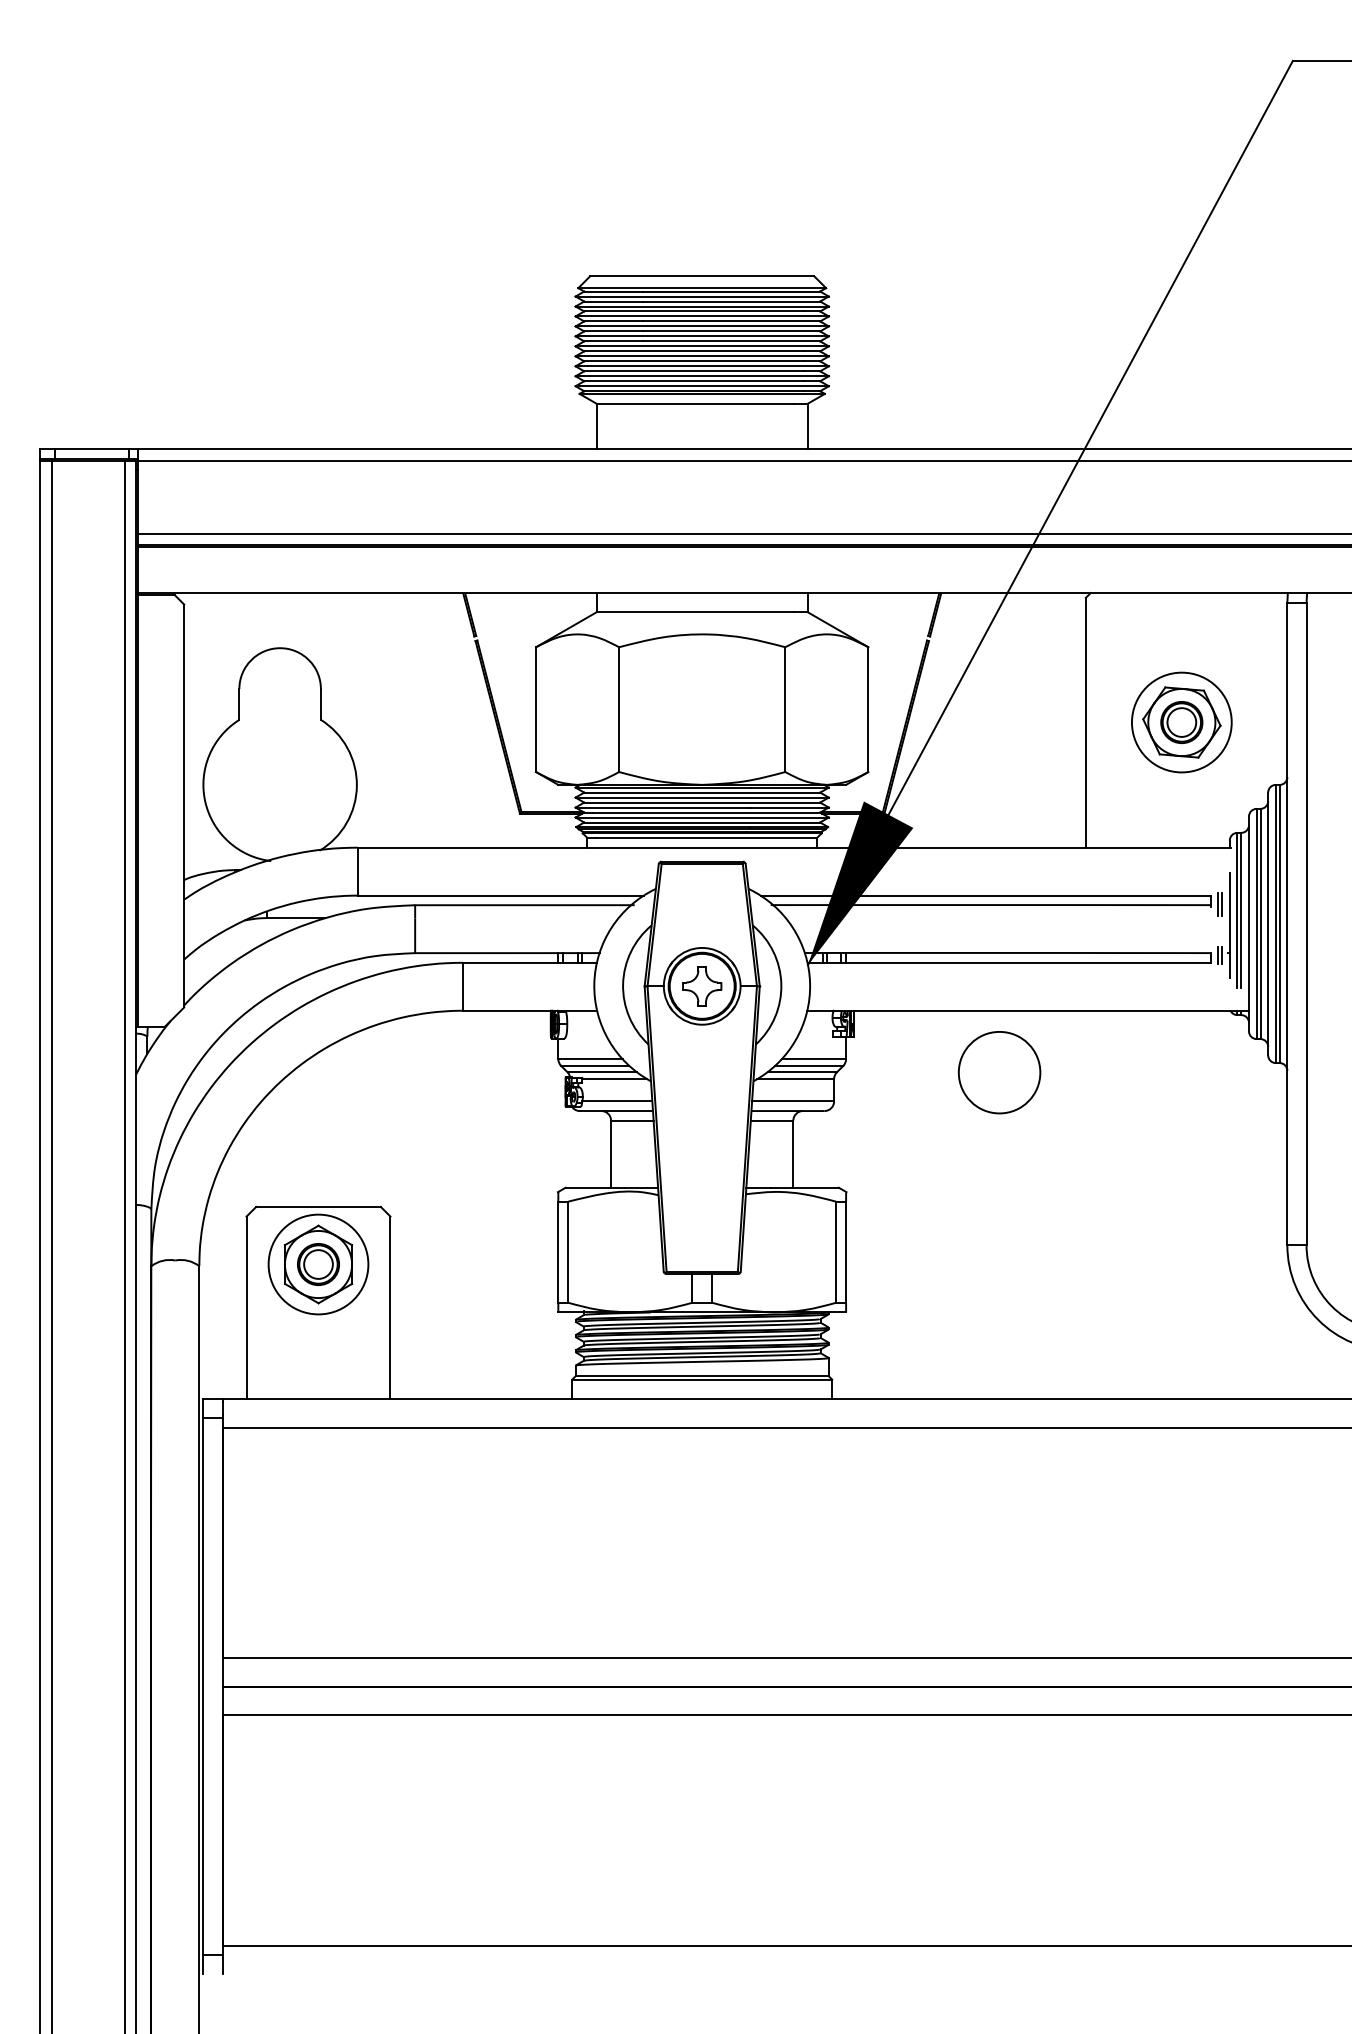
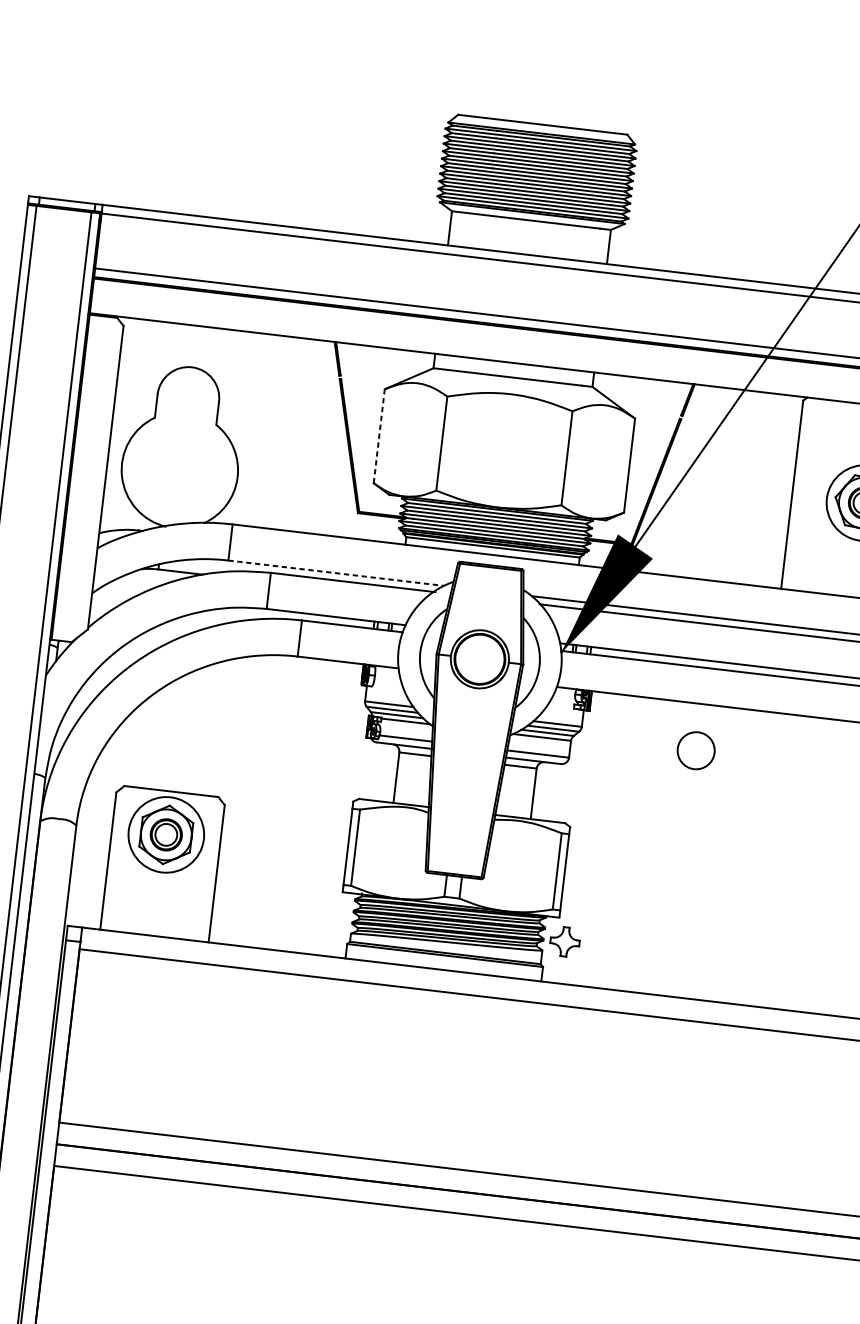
line: (536, 709) -> (379, 436), solid -> dashed
line: (501, 895) -> (336, 573), solid -> dashed
part: (702, 986) -> (565, 942), moved
circle: (999, 1072) -> (696, 750), size x0.6

